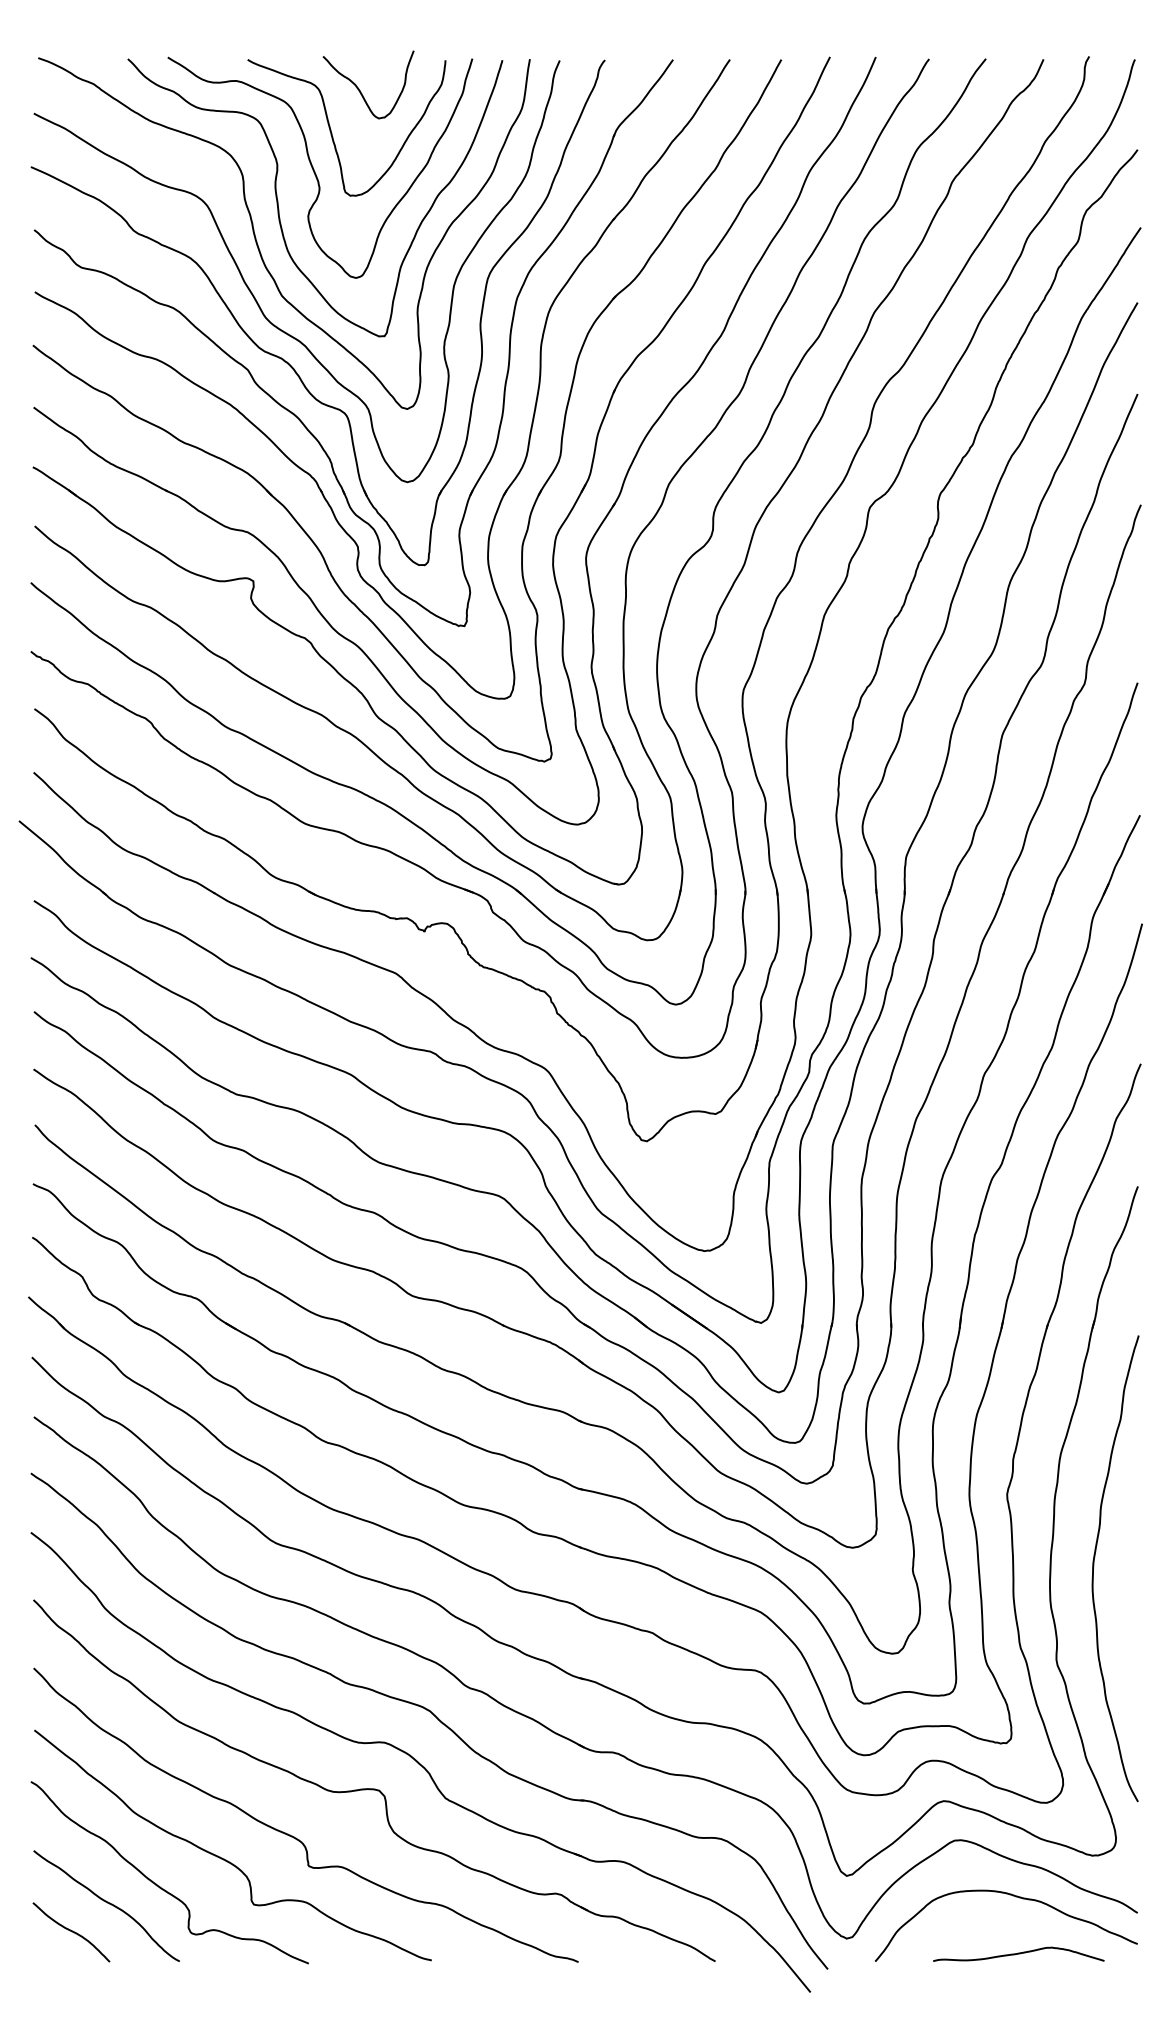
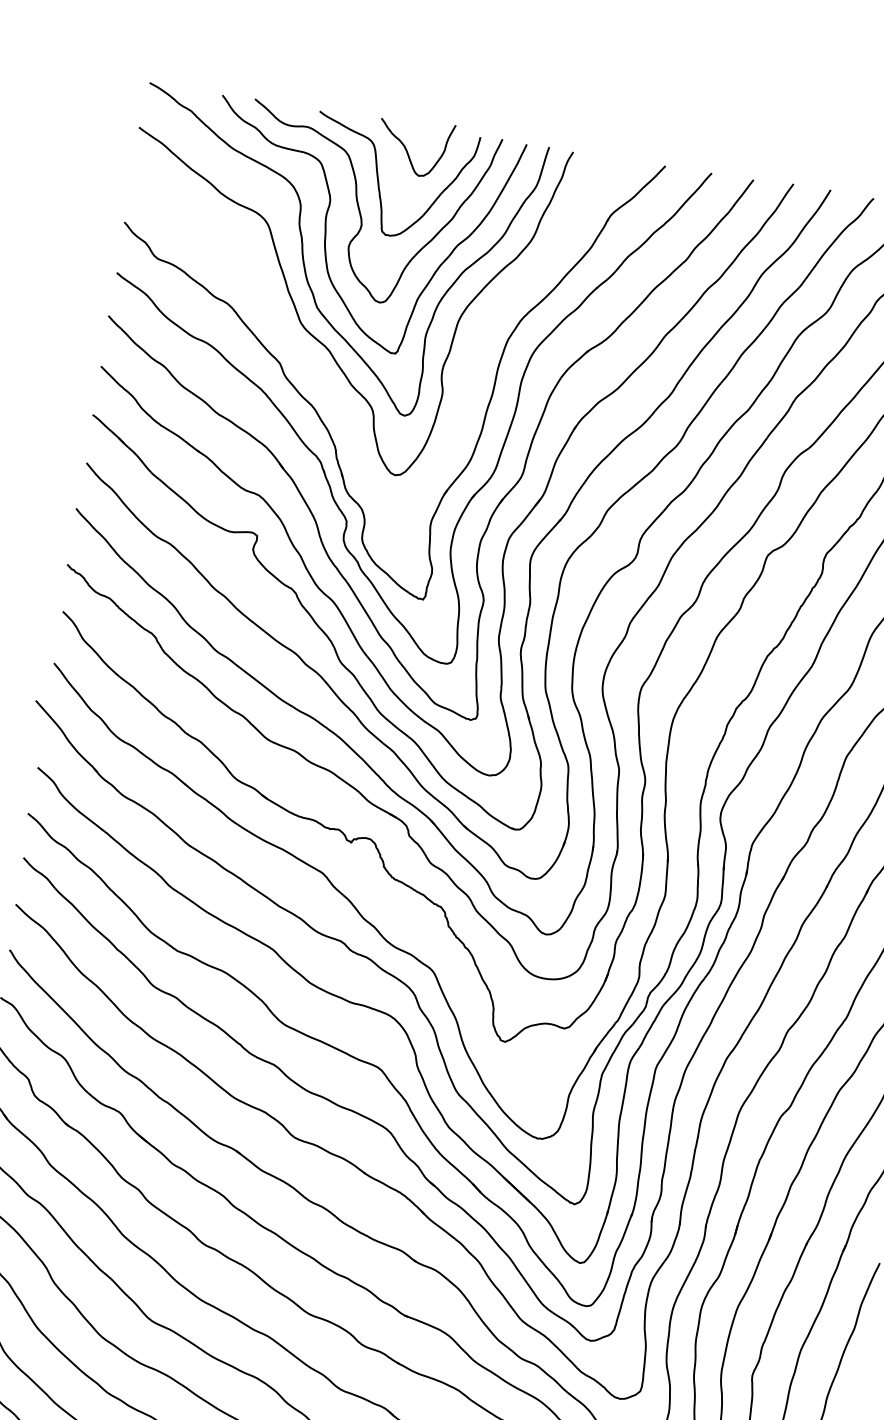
part: (283, 358) -> (310, 358), removed

